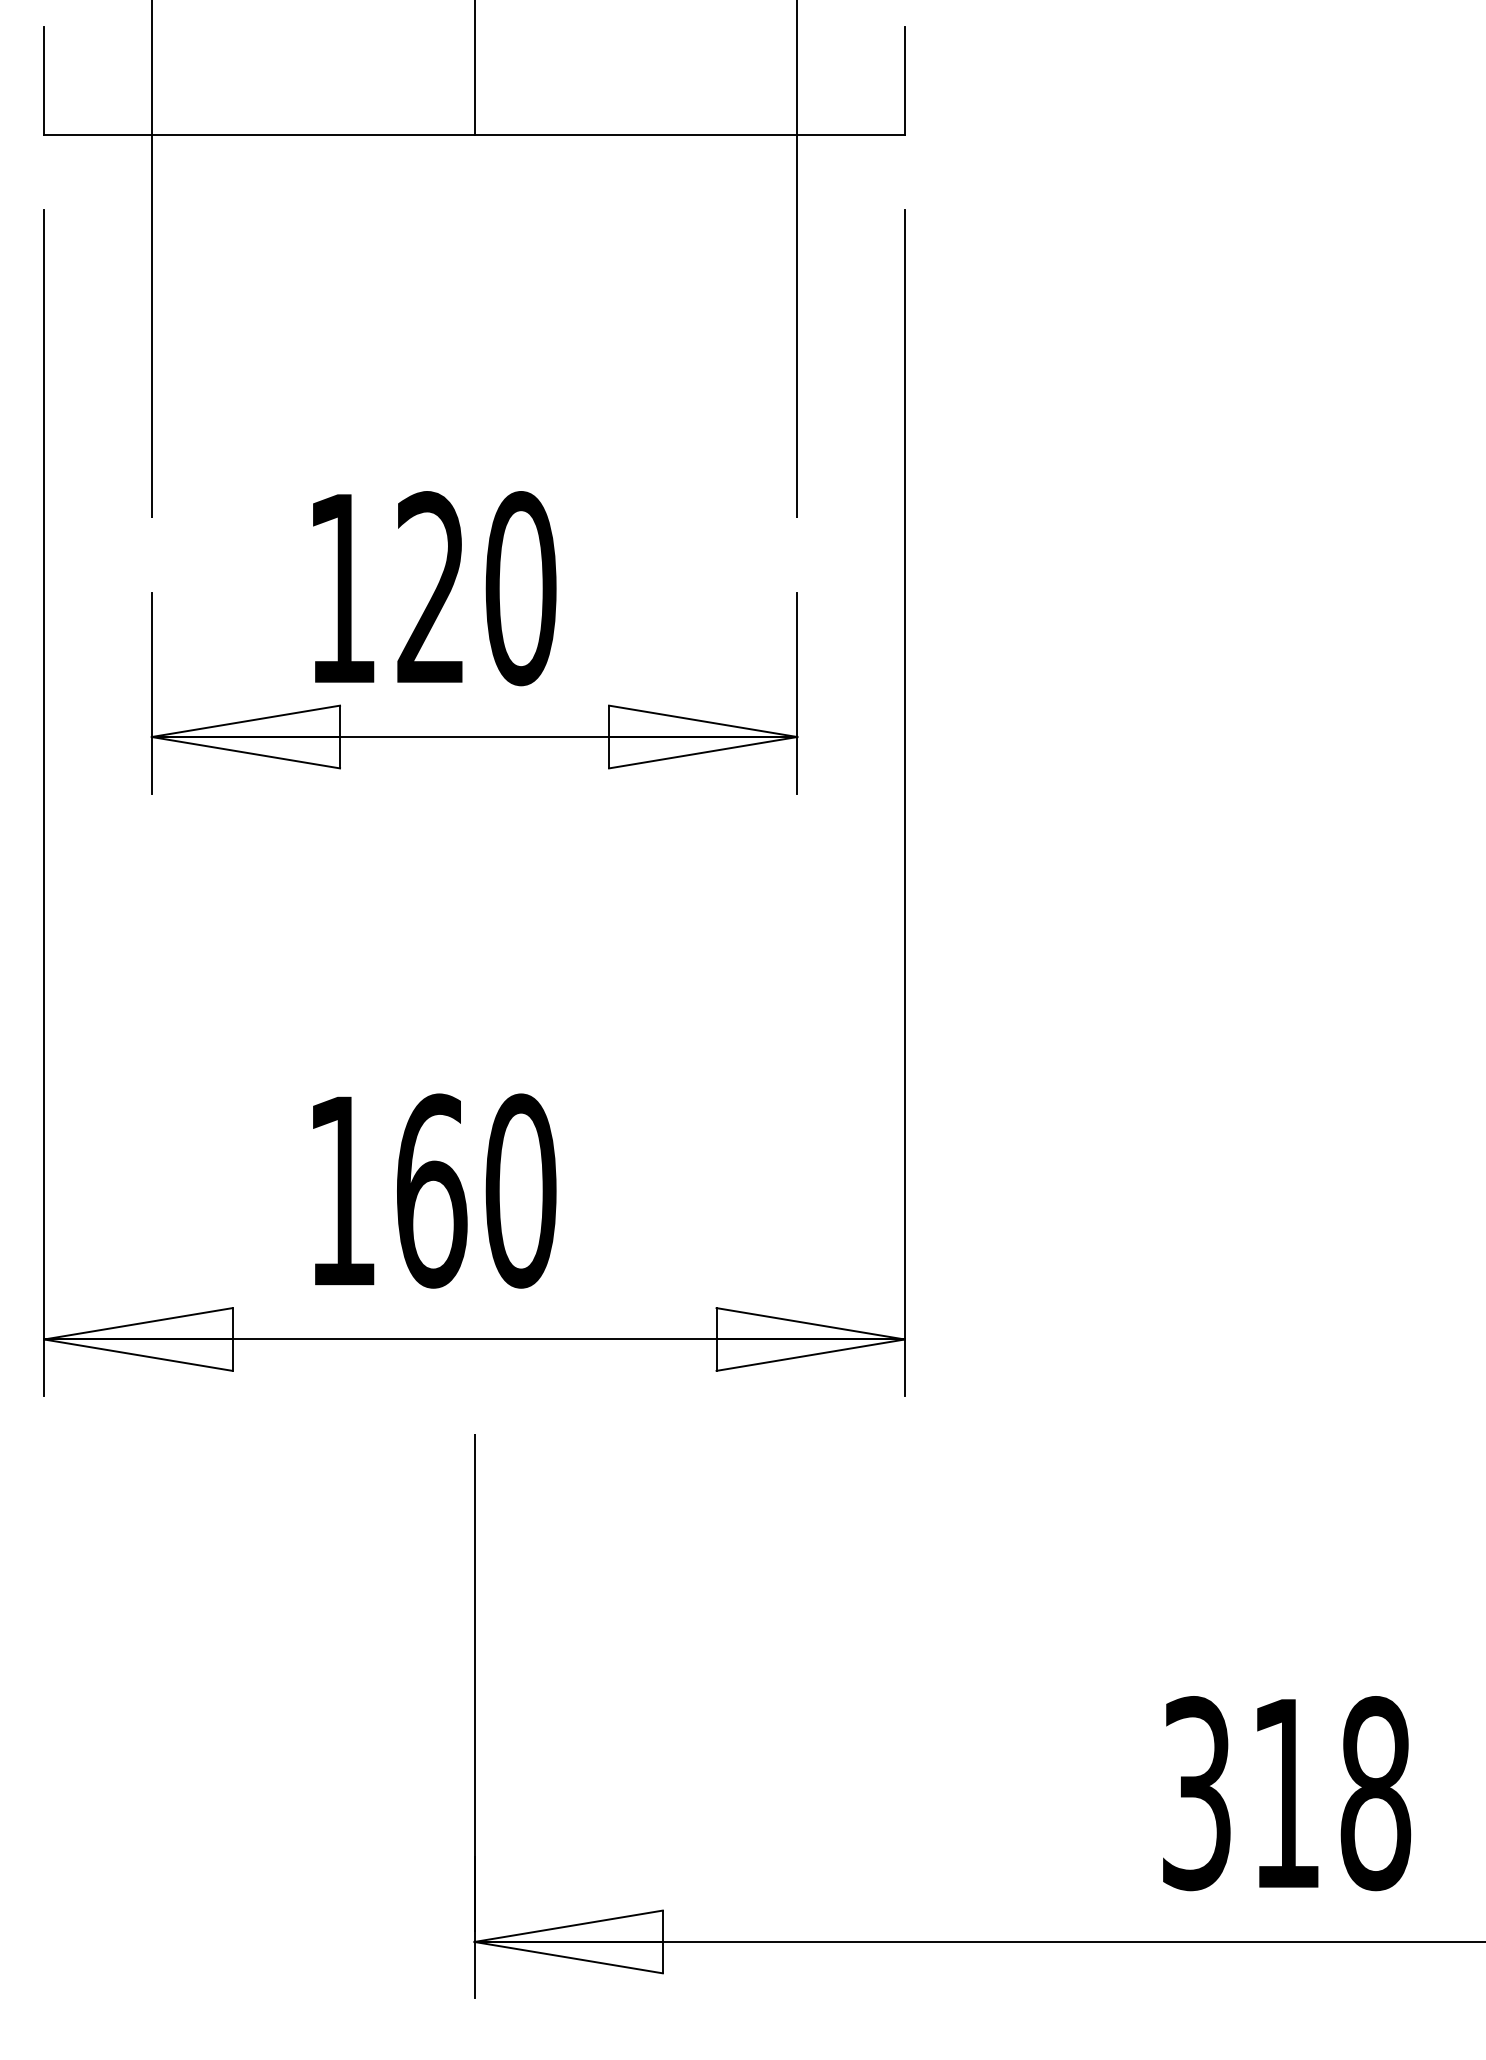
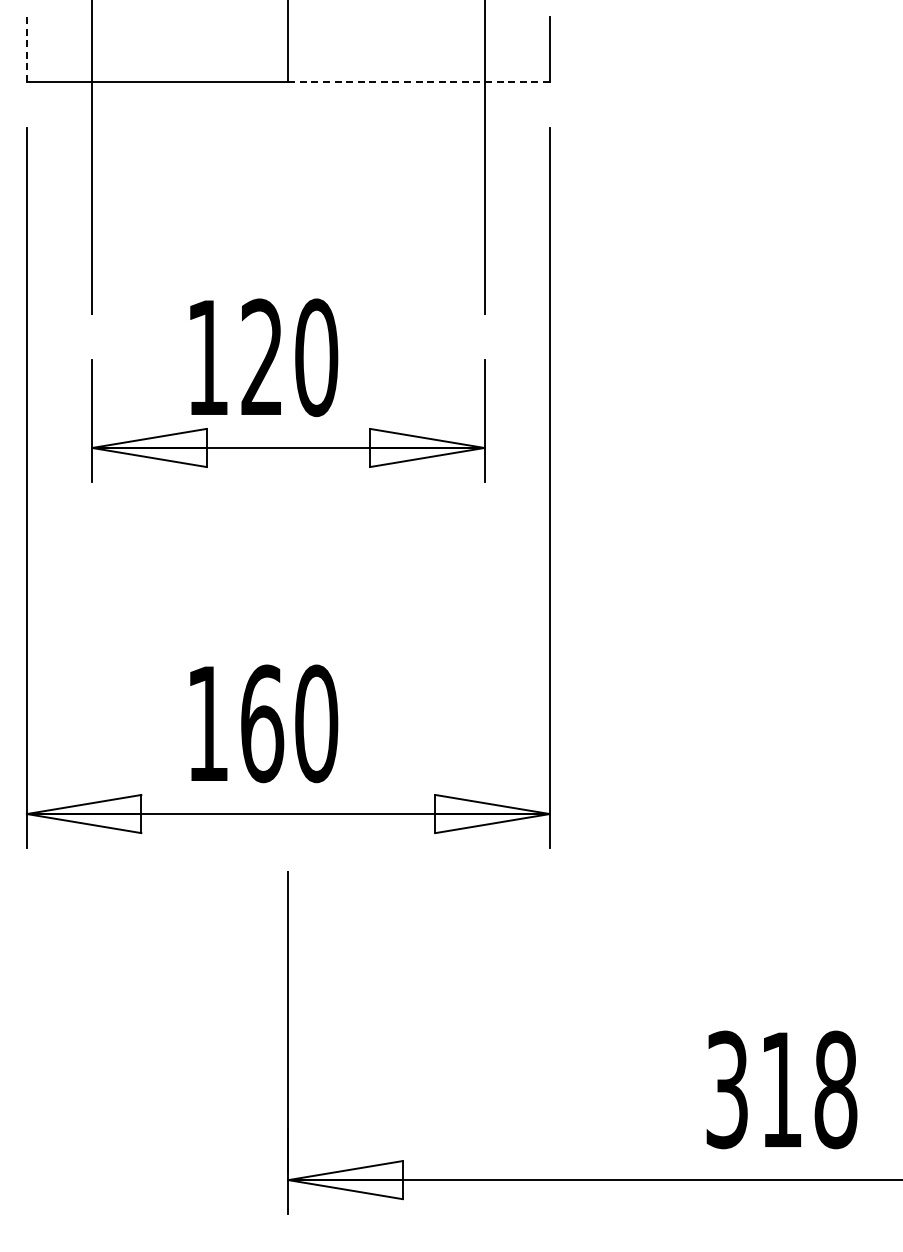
line: (43, 81) -> (26, 49), solid -> dashed
line: (690, 133) -> (419, 81), solid -> dashed

